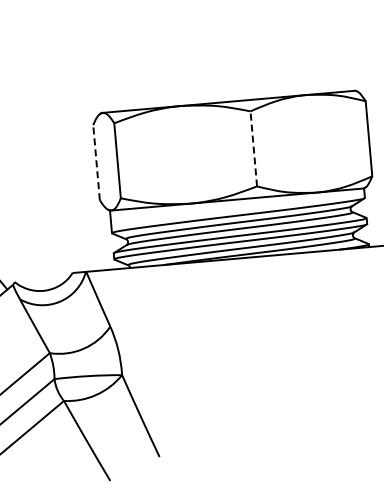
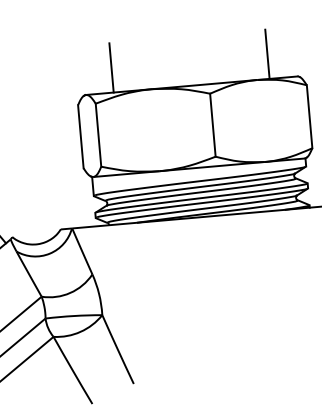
line: (318, 64) -> (267, 54), added
line: (132, 80) -> (111, 67), added
line: (253, 148) -> (212, 124), dashed -> solid
line: (96, 162) -> (80, 136), dashed -> solid

